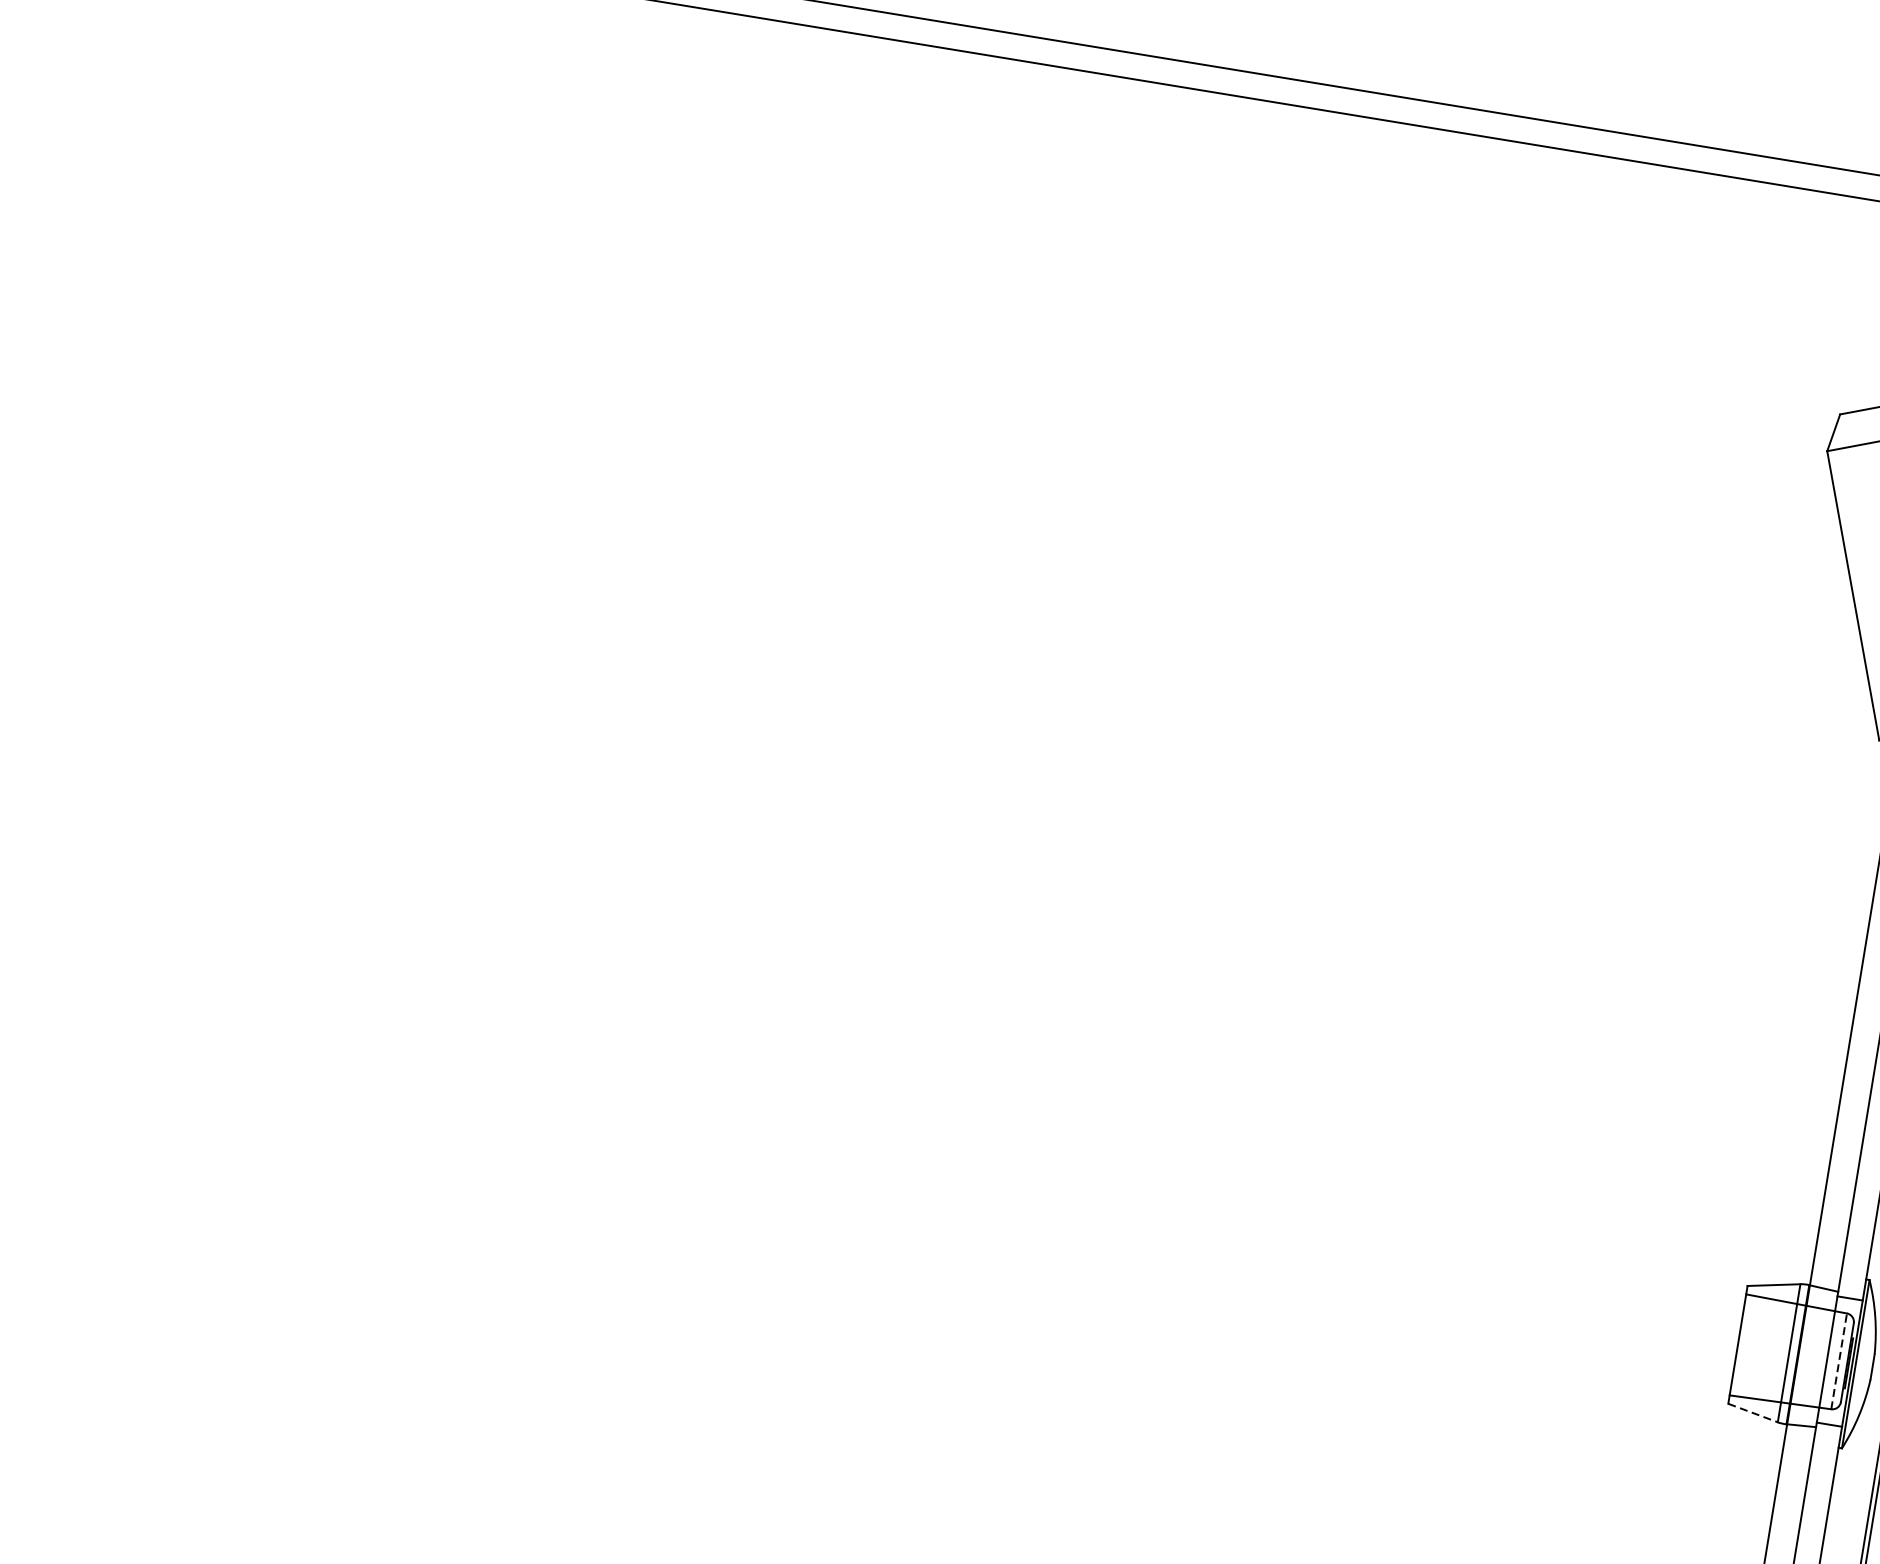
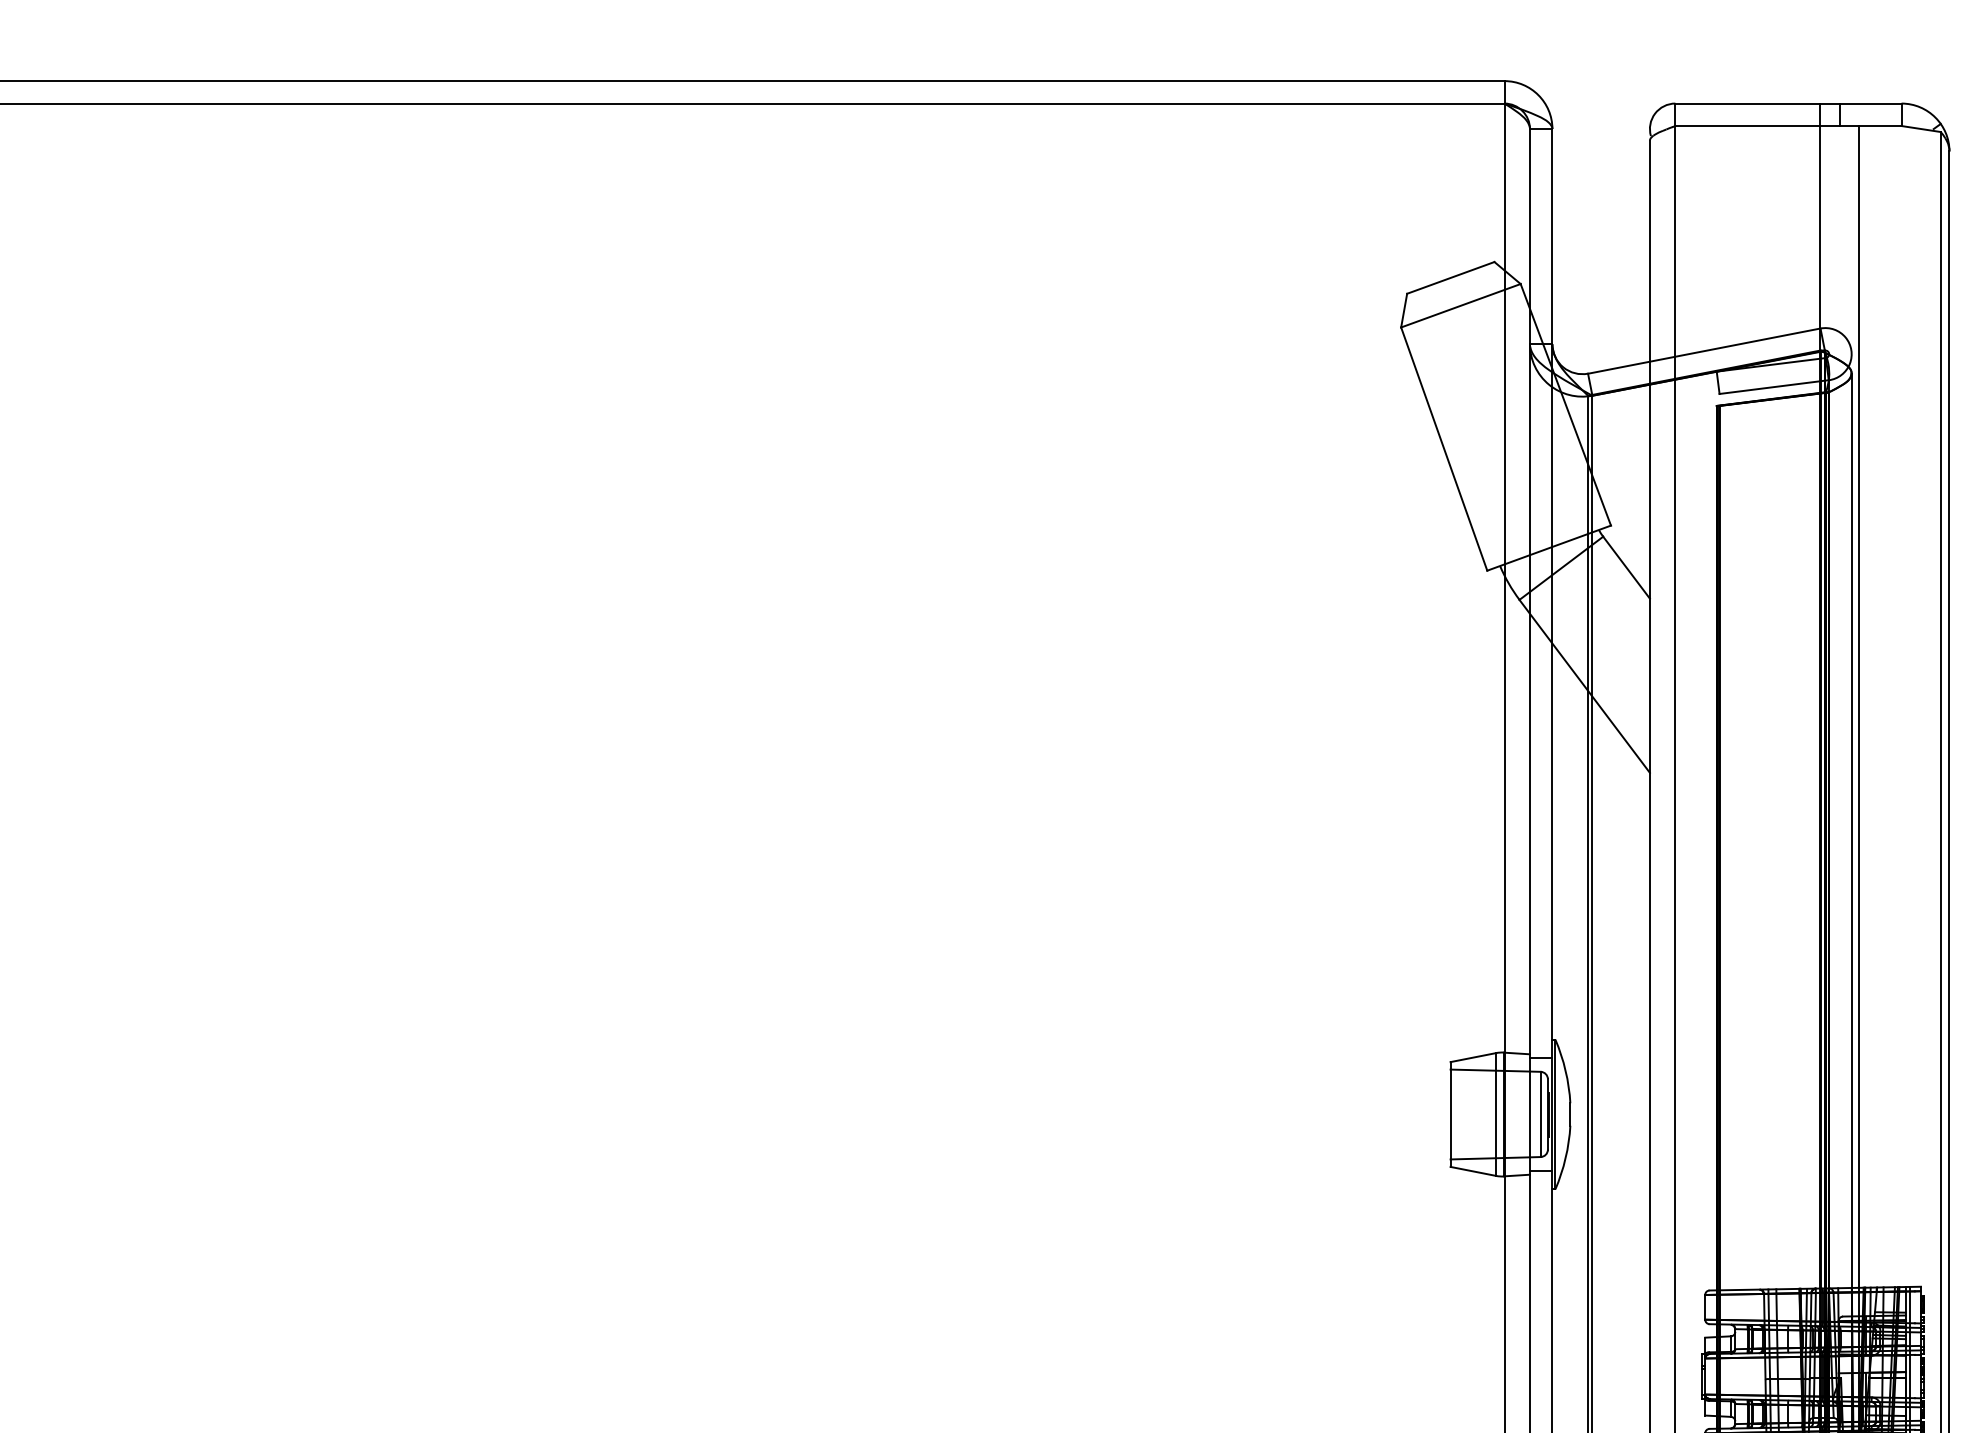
line: (1839, 1361) -> (1540, 1114), dashed -> solid
line: (1753, 1413) -> (1473, 1171), dashed -> solid

